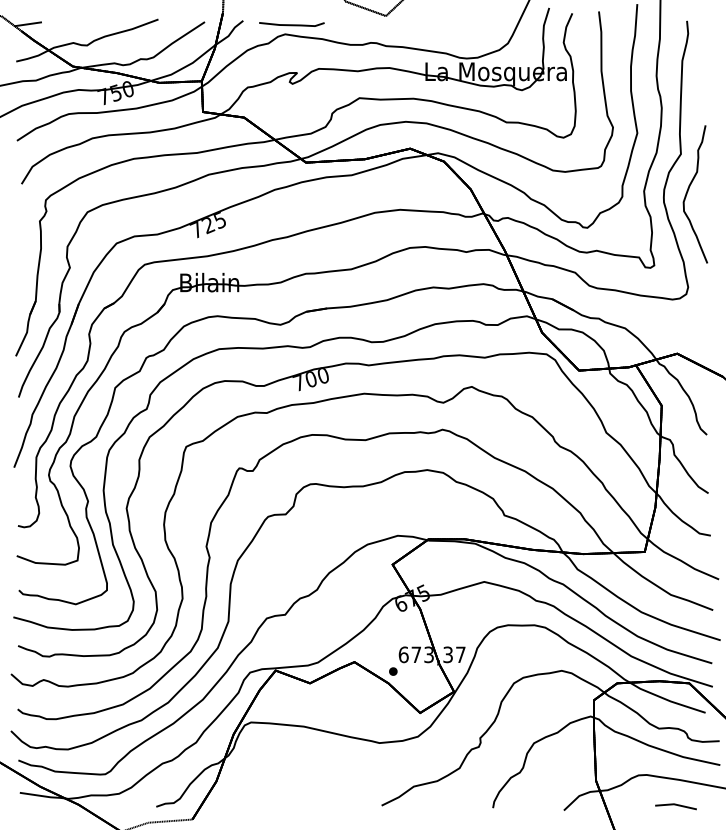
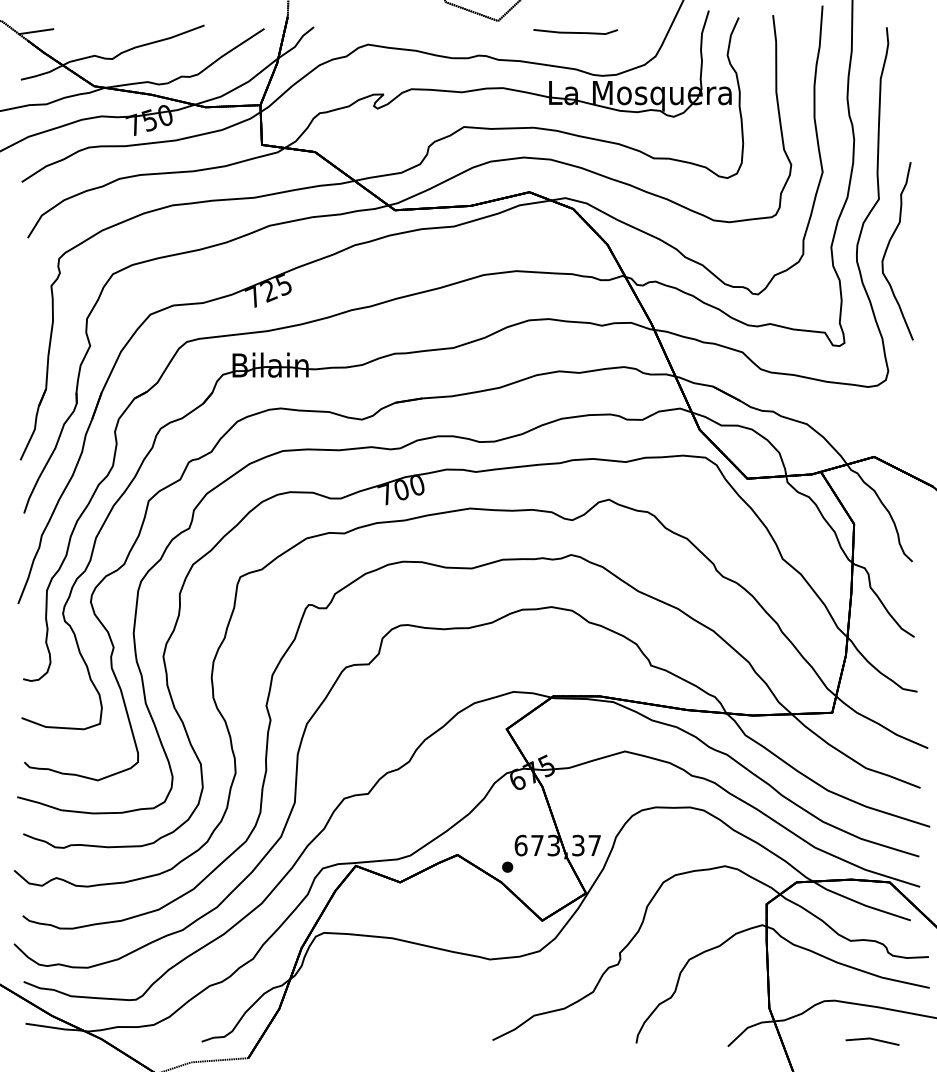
line: (291, 24) -> (575, 32), moved

